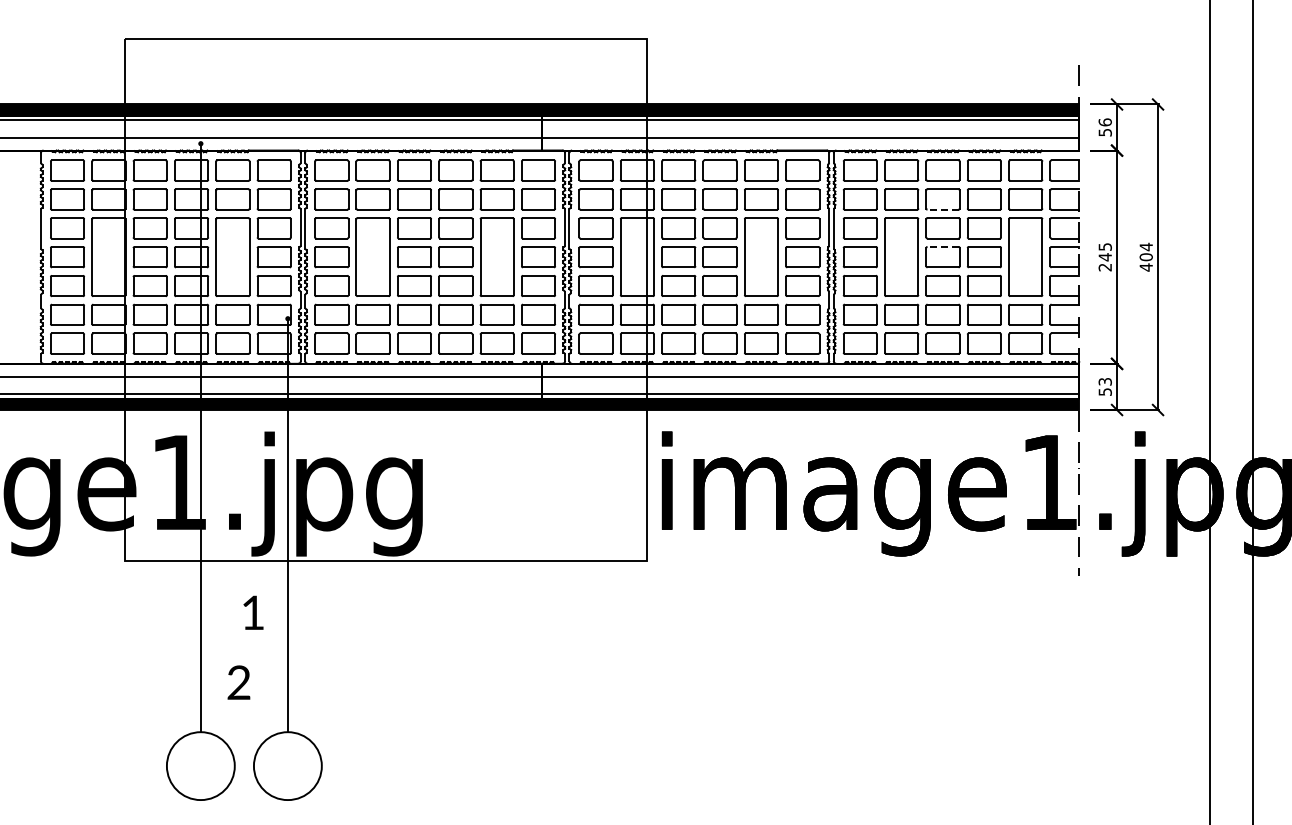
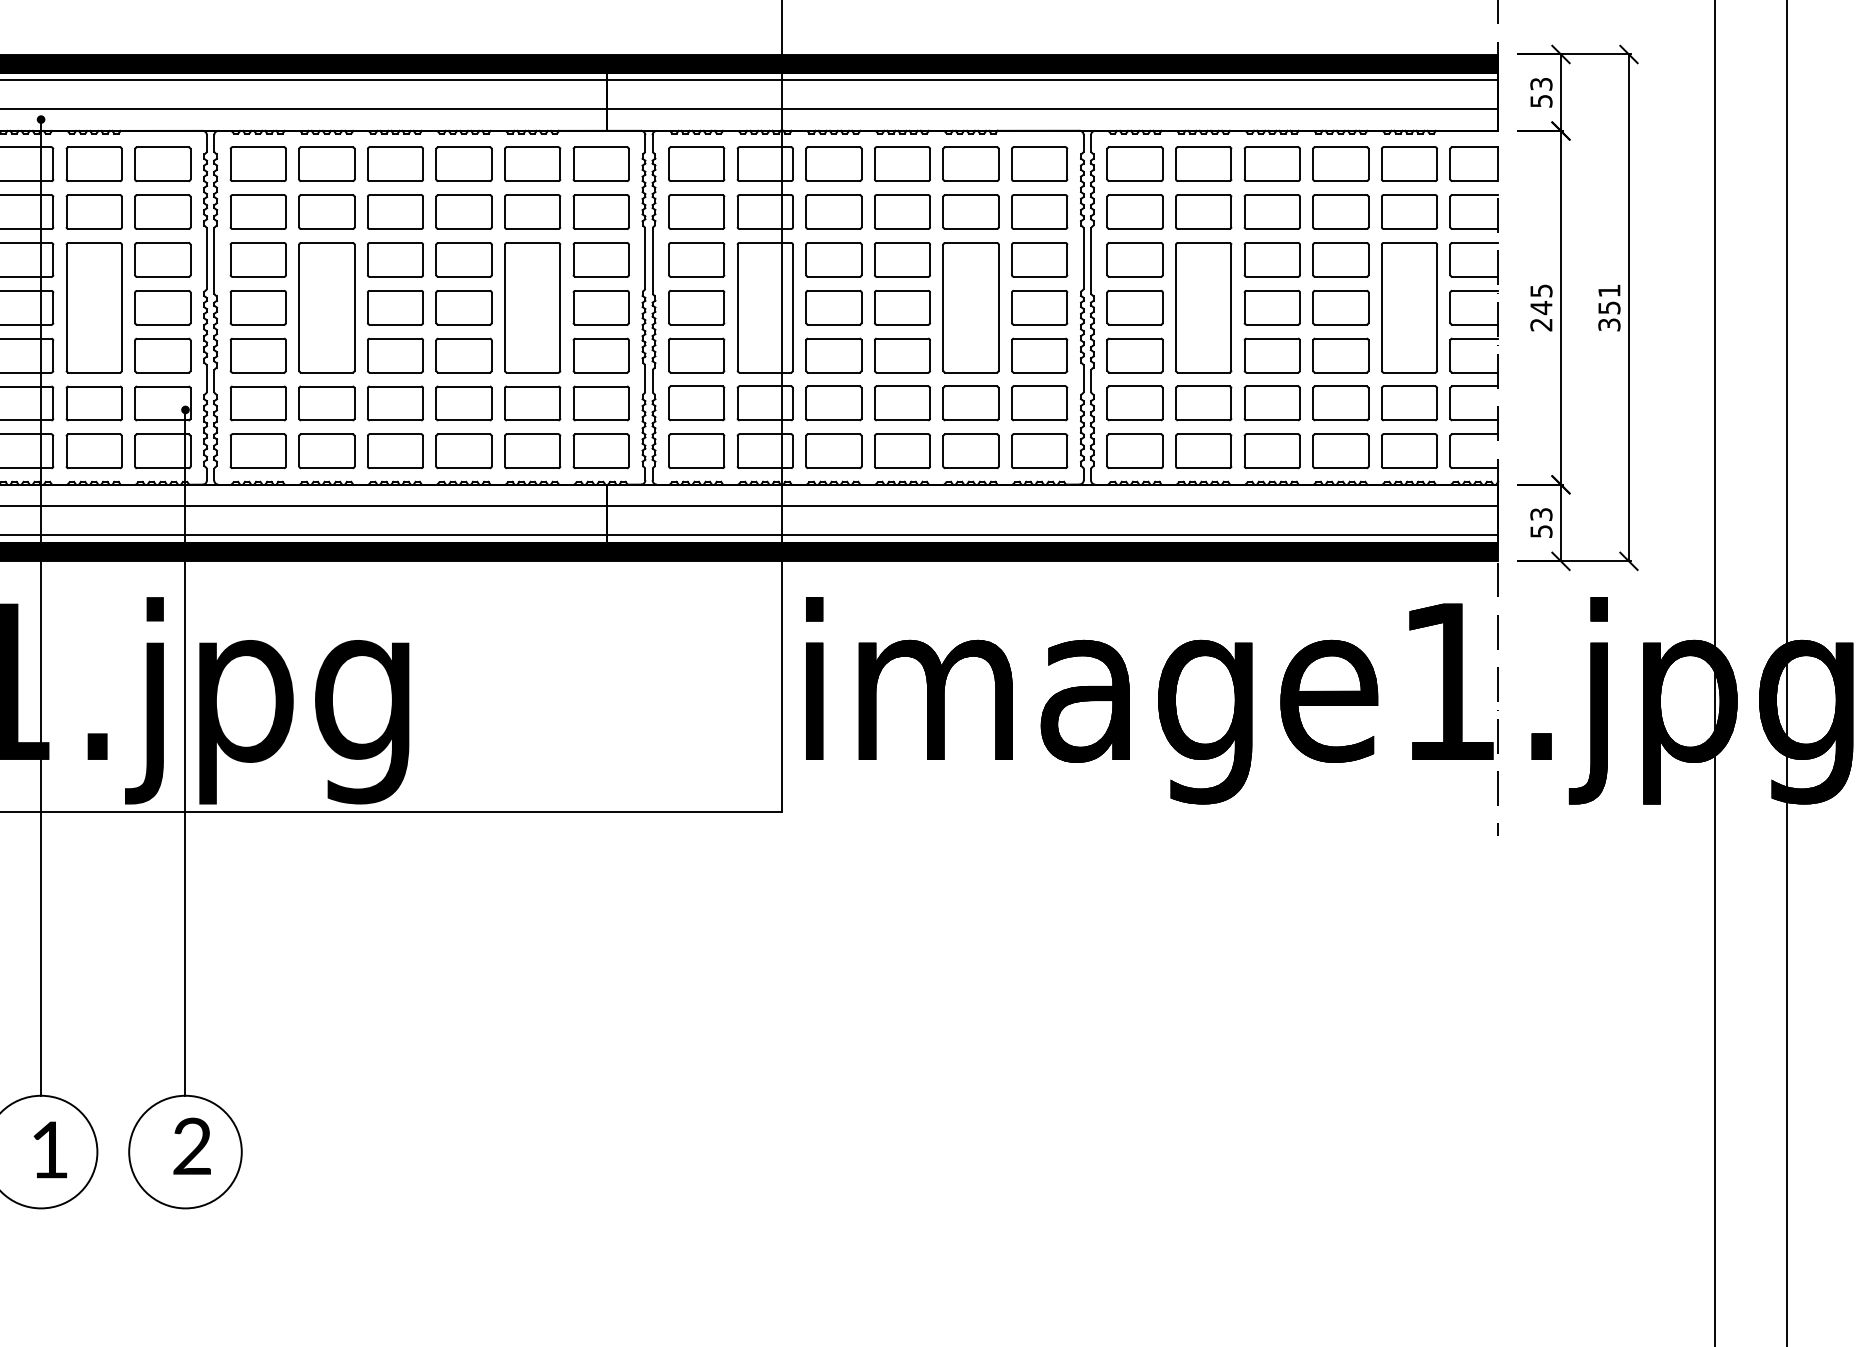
text: (1104, 122) -> (1540, 84), 56 -> 53
line: (943, 209) -> (1273, 228), dashed -> solid
line: (943, 246) -> (1273, 290), dashed -> solid
text: (1145, 256) -> (1608, 306), 404 -> 351
text: (253, 612) -> (50, 1149), moved
text: (238, 682) -> (191, 1146), moved

